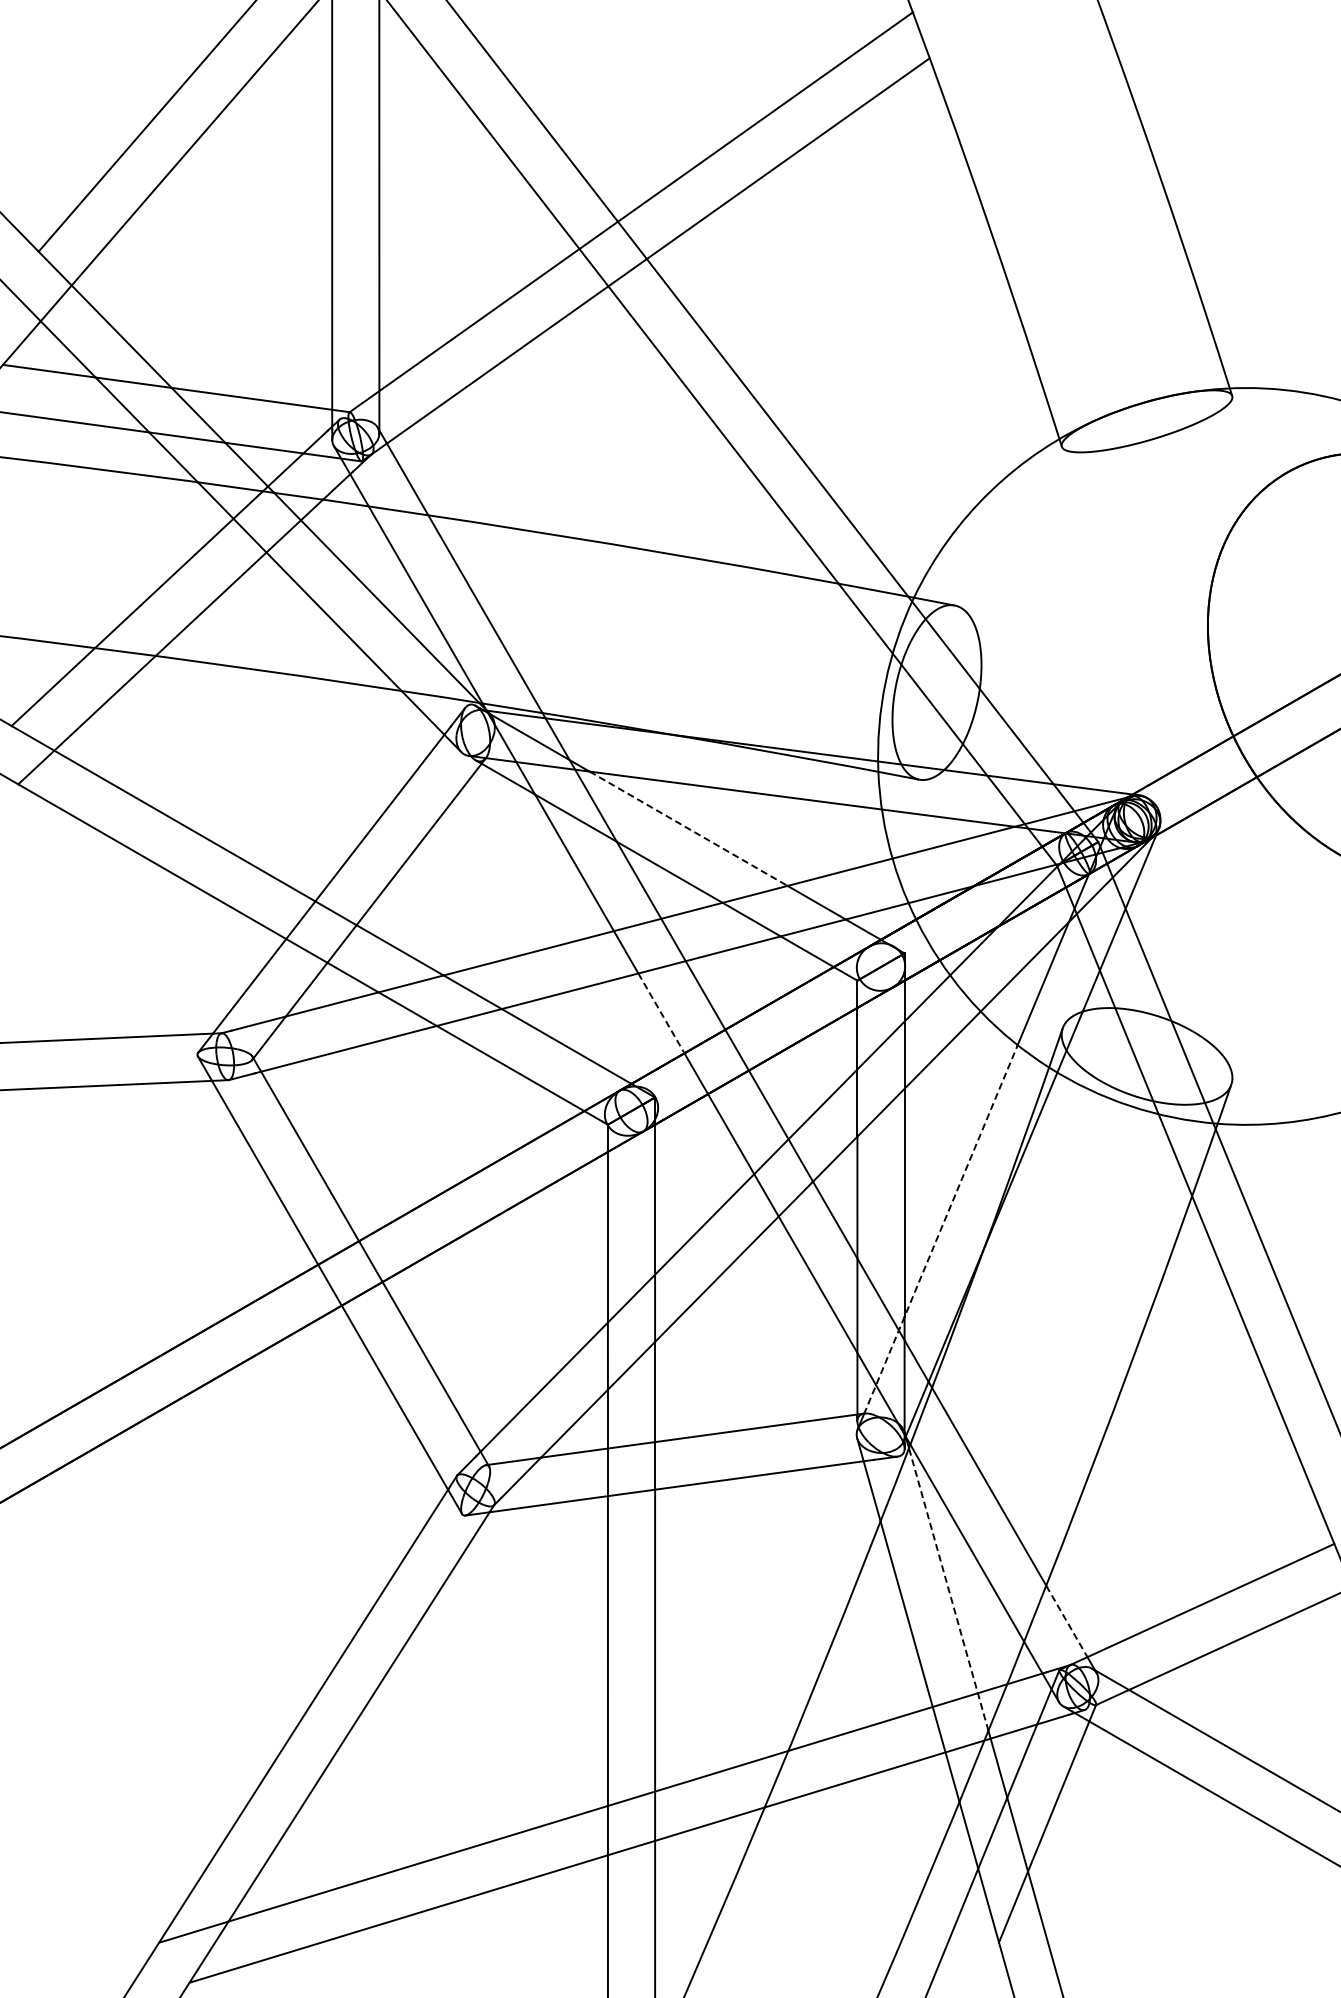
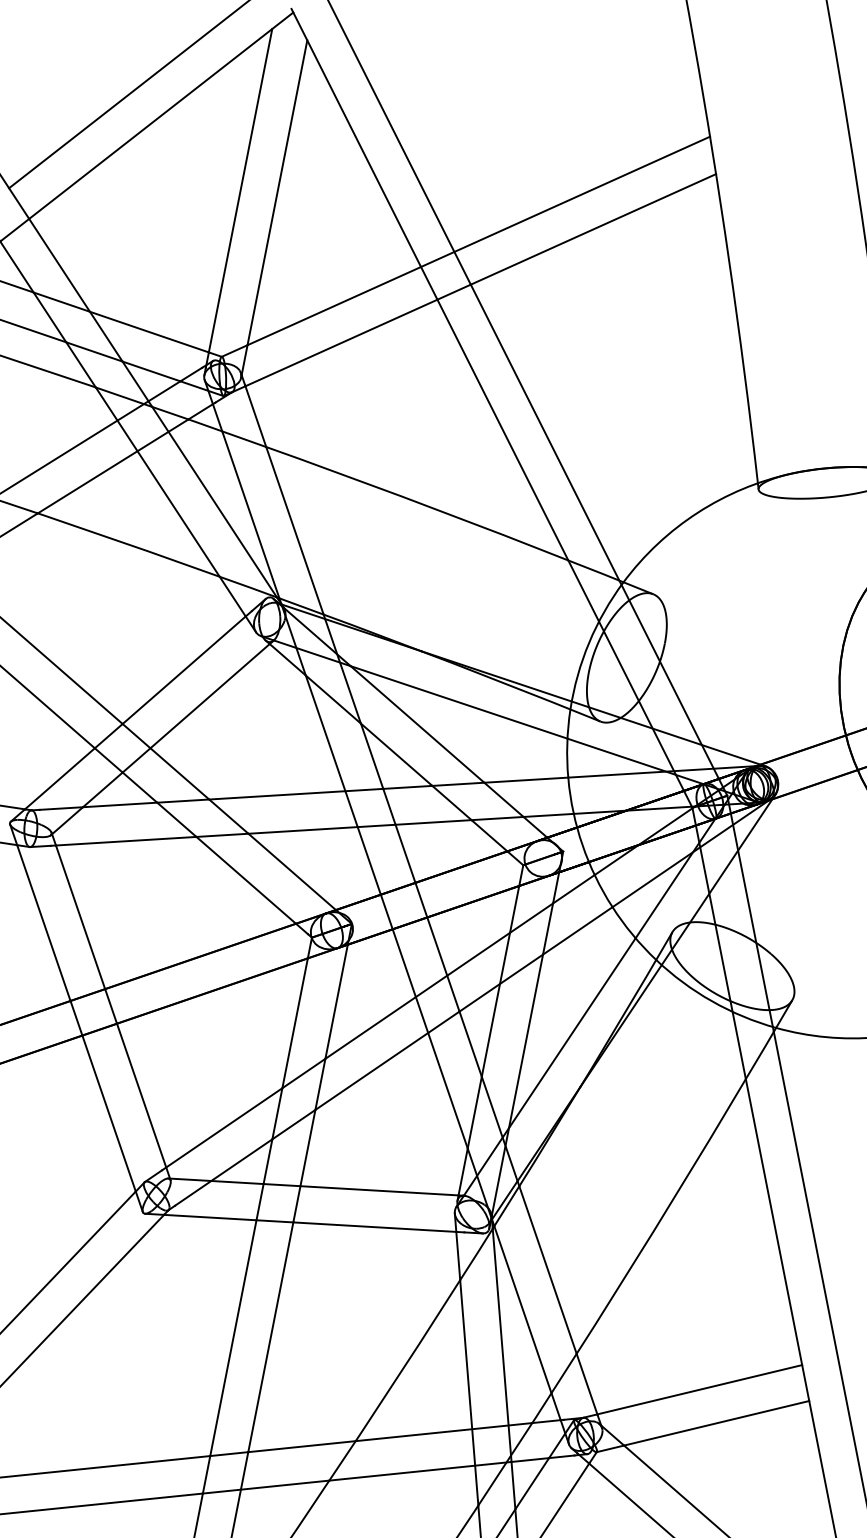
line: (689, 829) -> (418, 725), dashed -> solid
line: (661, 1013) -> (369, 860), dashed -> solid
line: (940, 1229) -> (549, 1067), dashed -> solid
line: (948, 1589) -> (501, 1342), dashed -> solid
line: (1067, 1621) -> (587, 1384), dashed -> solid

